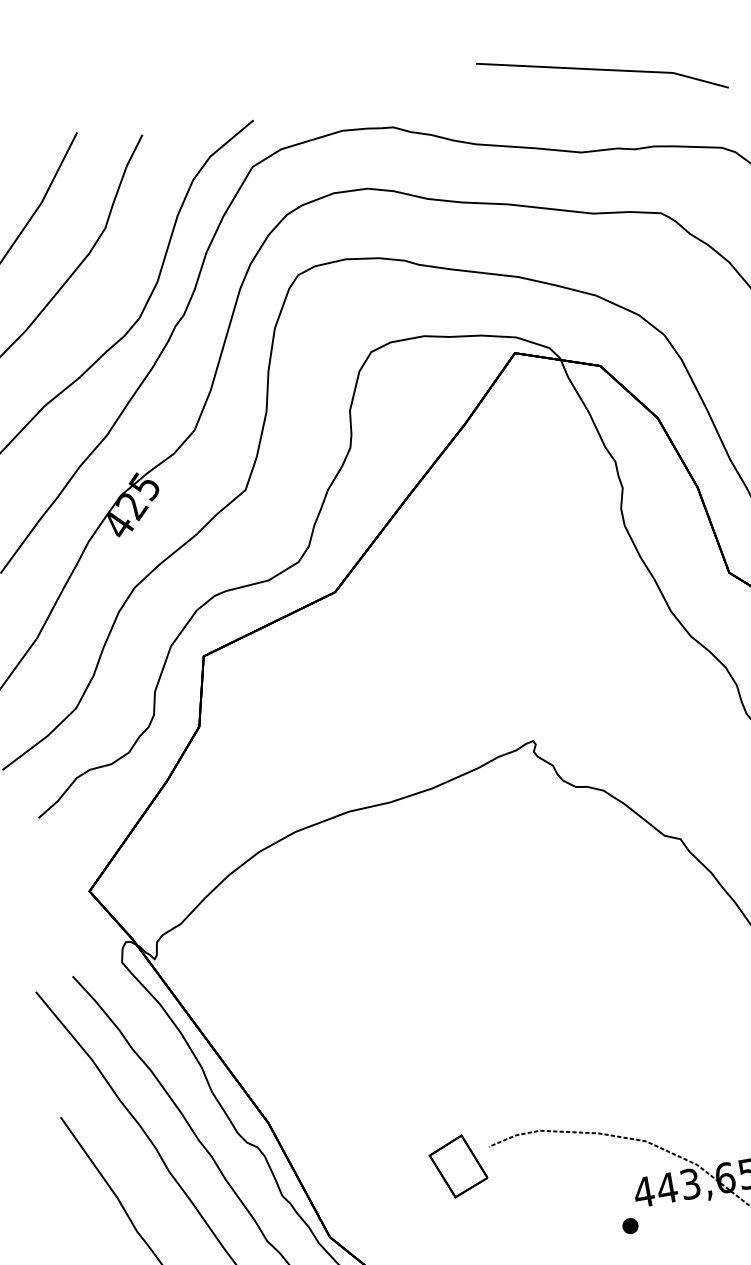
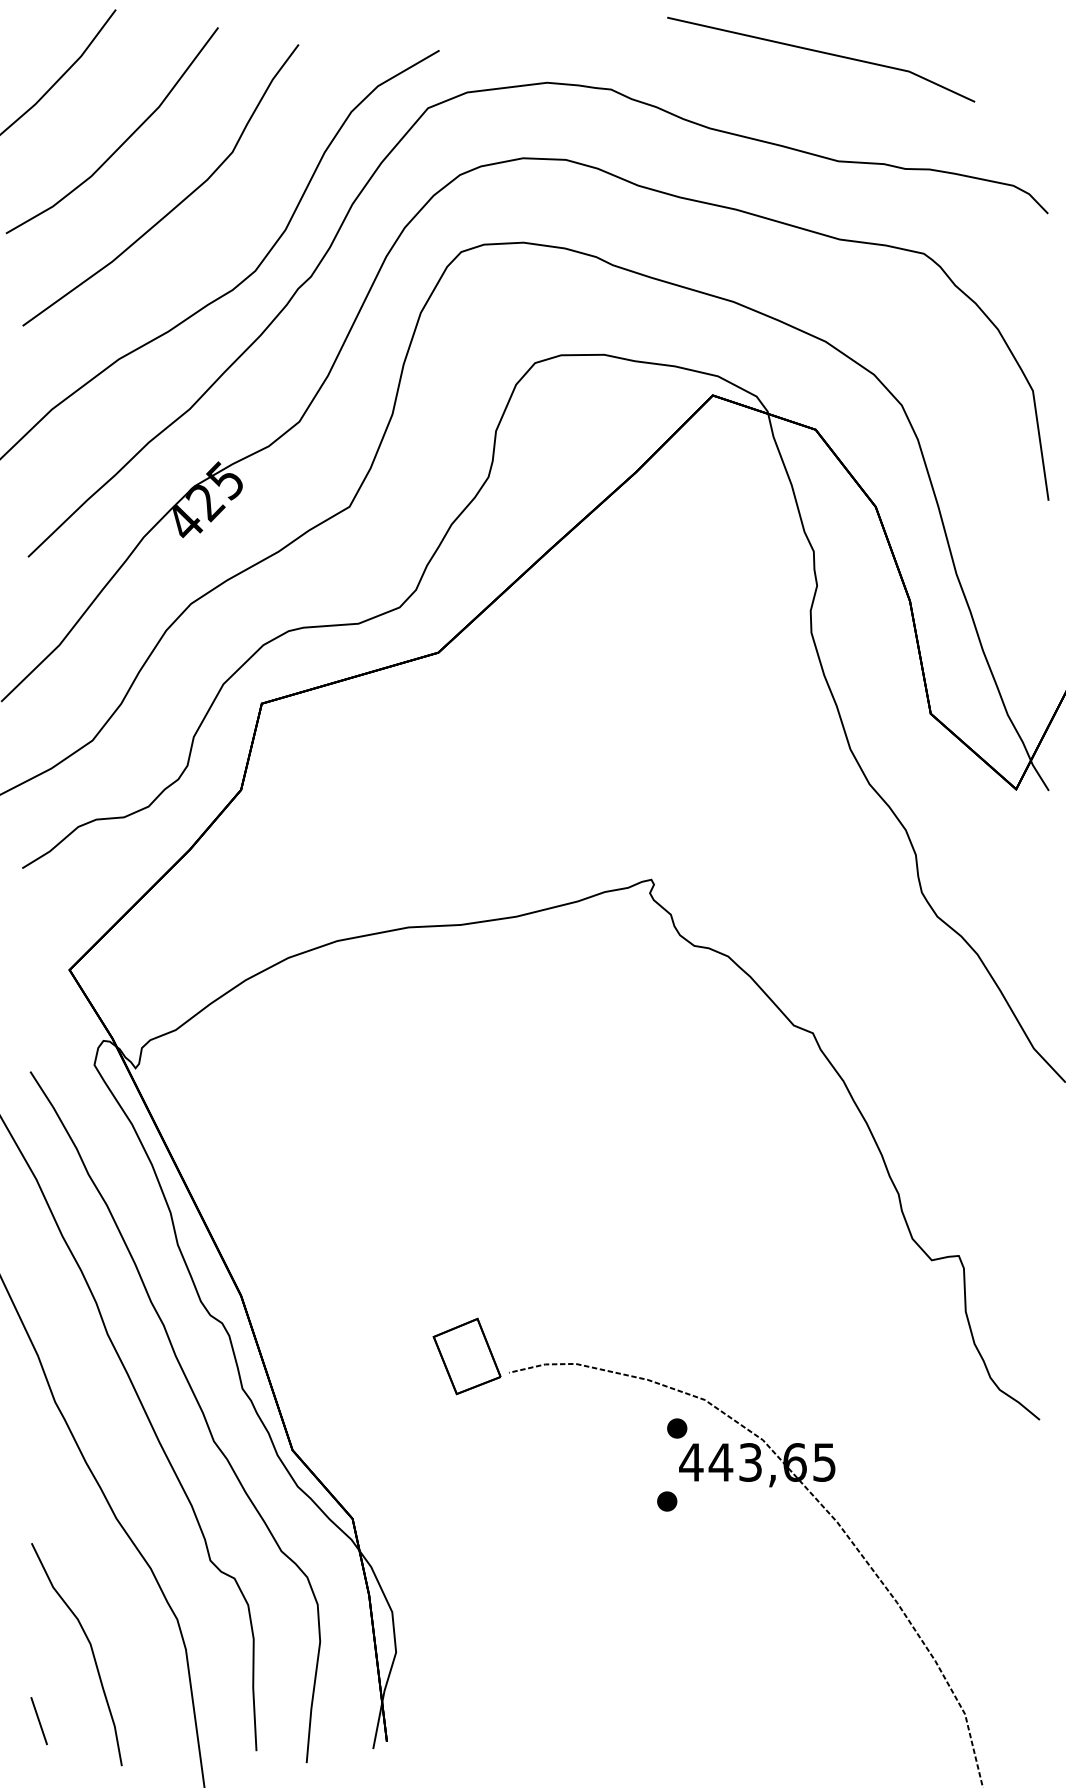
line: (601, 70) -> (821, 53), moved
part: (458, 1166) -> (466, 1356), moved
part: (628, 1167) -> (677, 1428), added

